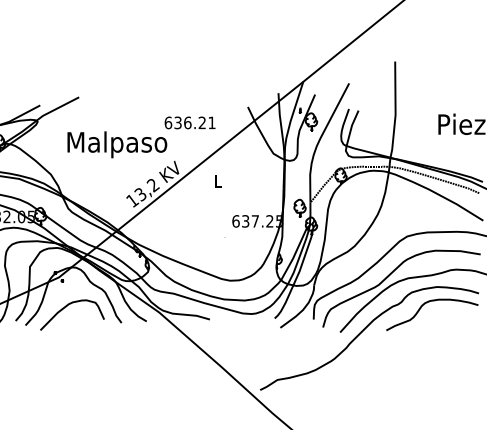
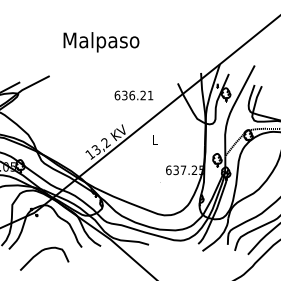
text: (117, 144) -> (101, 42), moved
curve: (66, 307) -> (40, 253), moved

